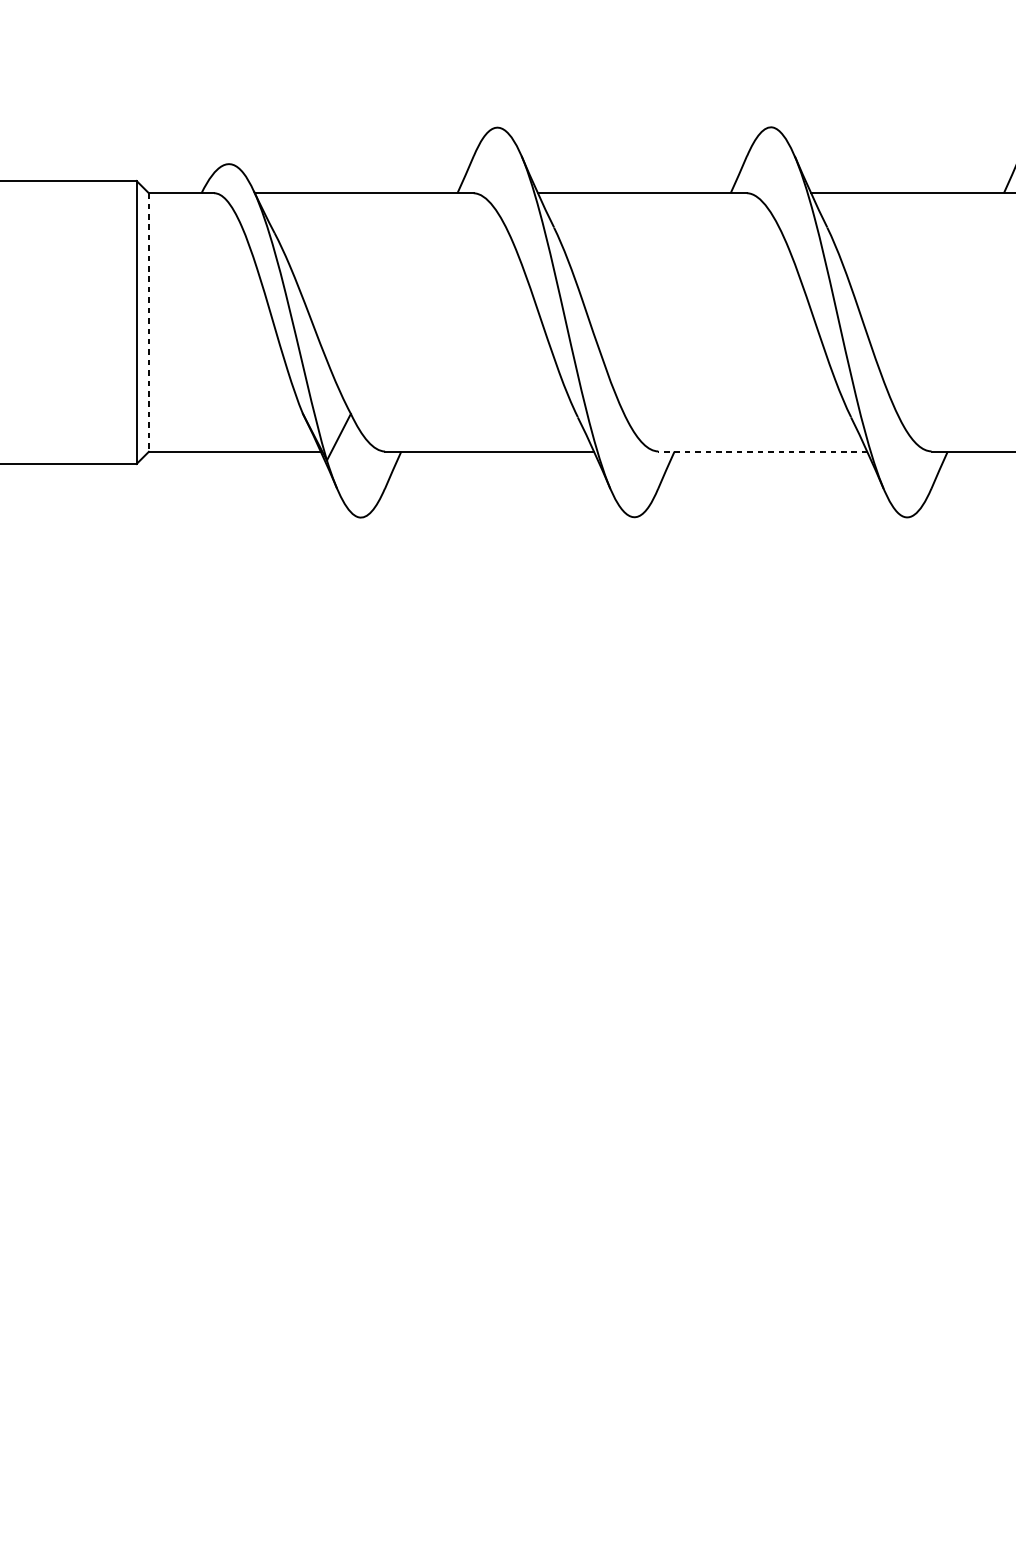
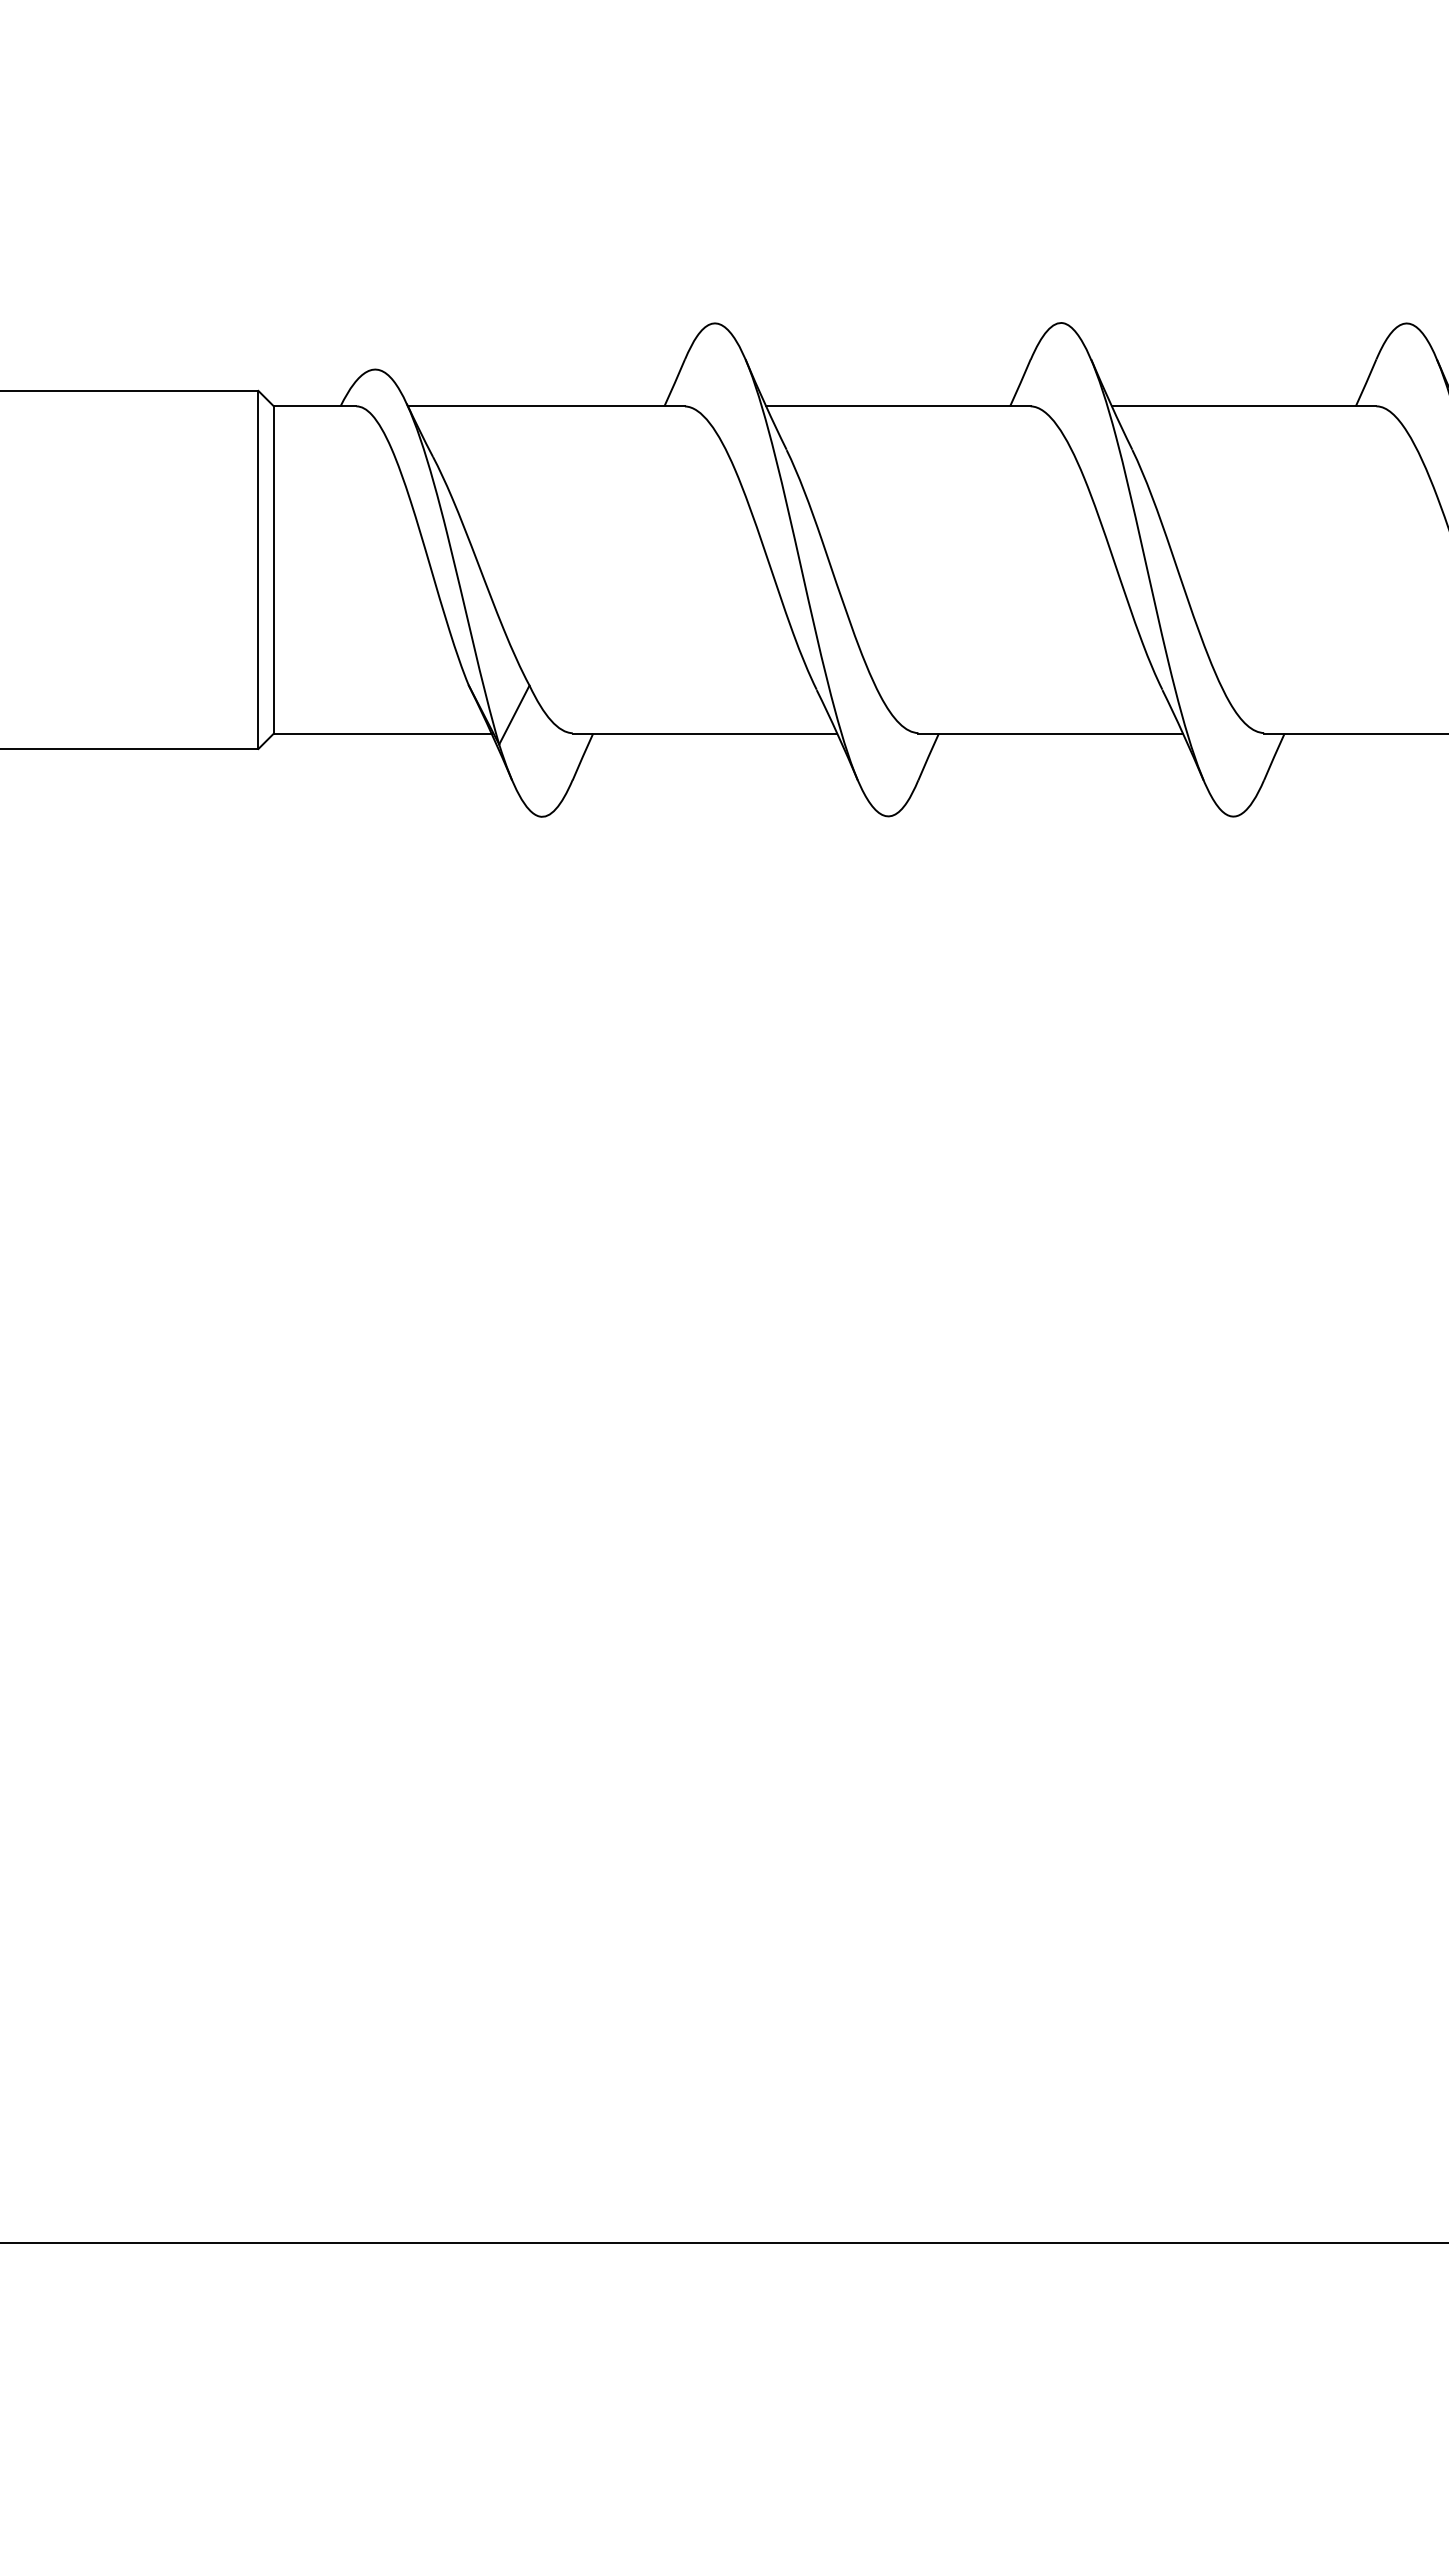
line: (148, 322) -> (273, 569), dashed -> solid
line: (762, 451) -> (1050, 733), dashed -> solid

